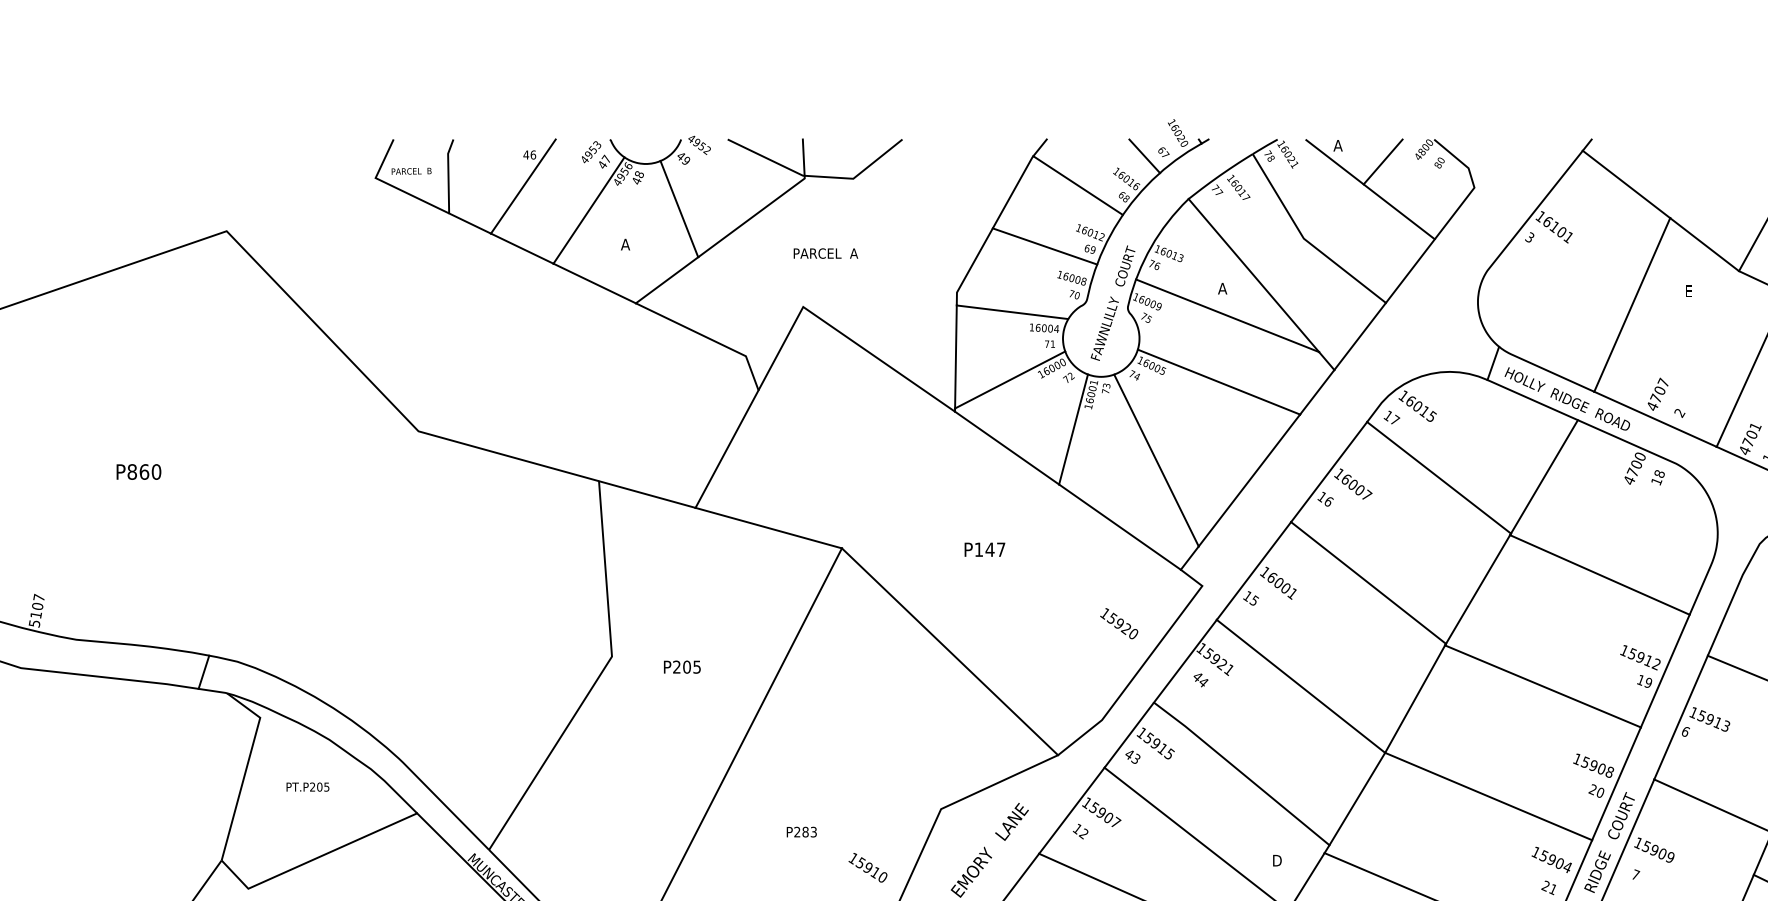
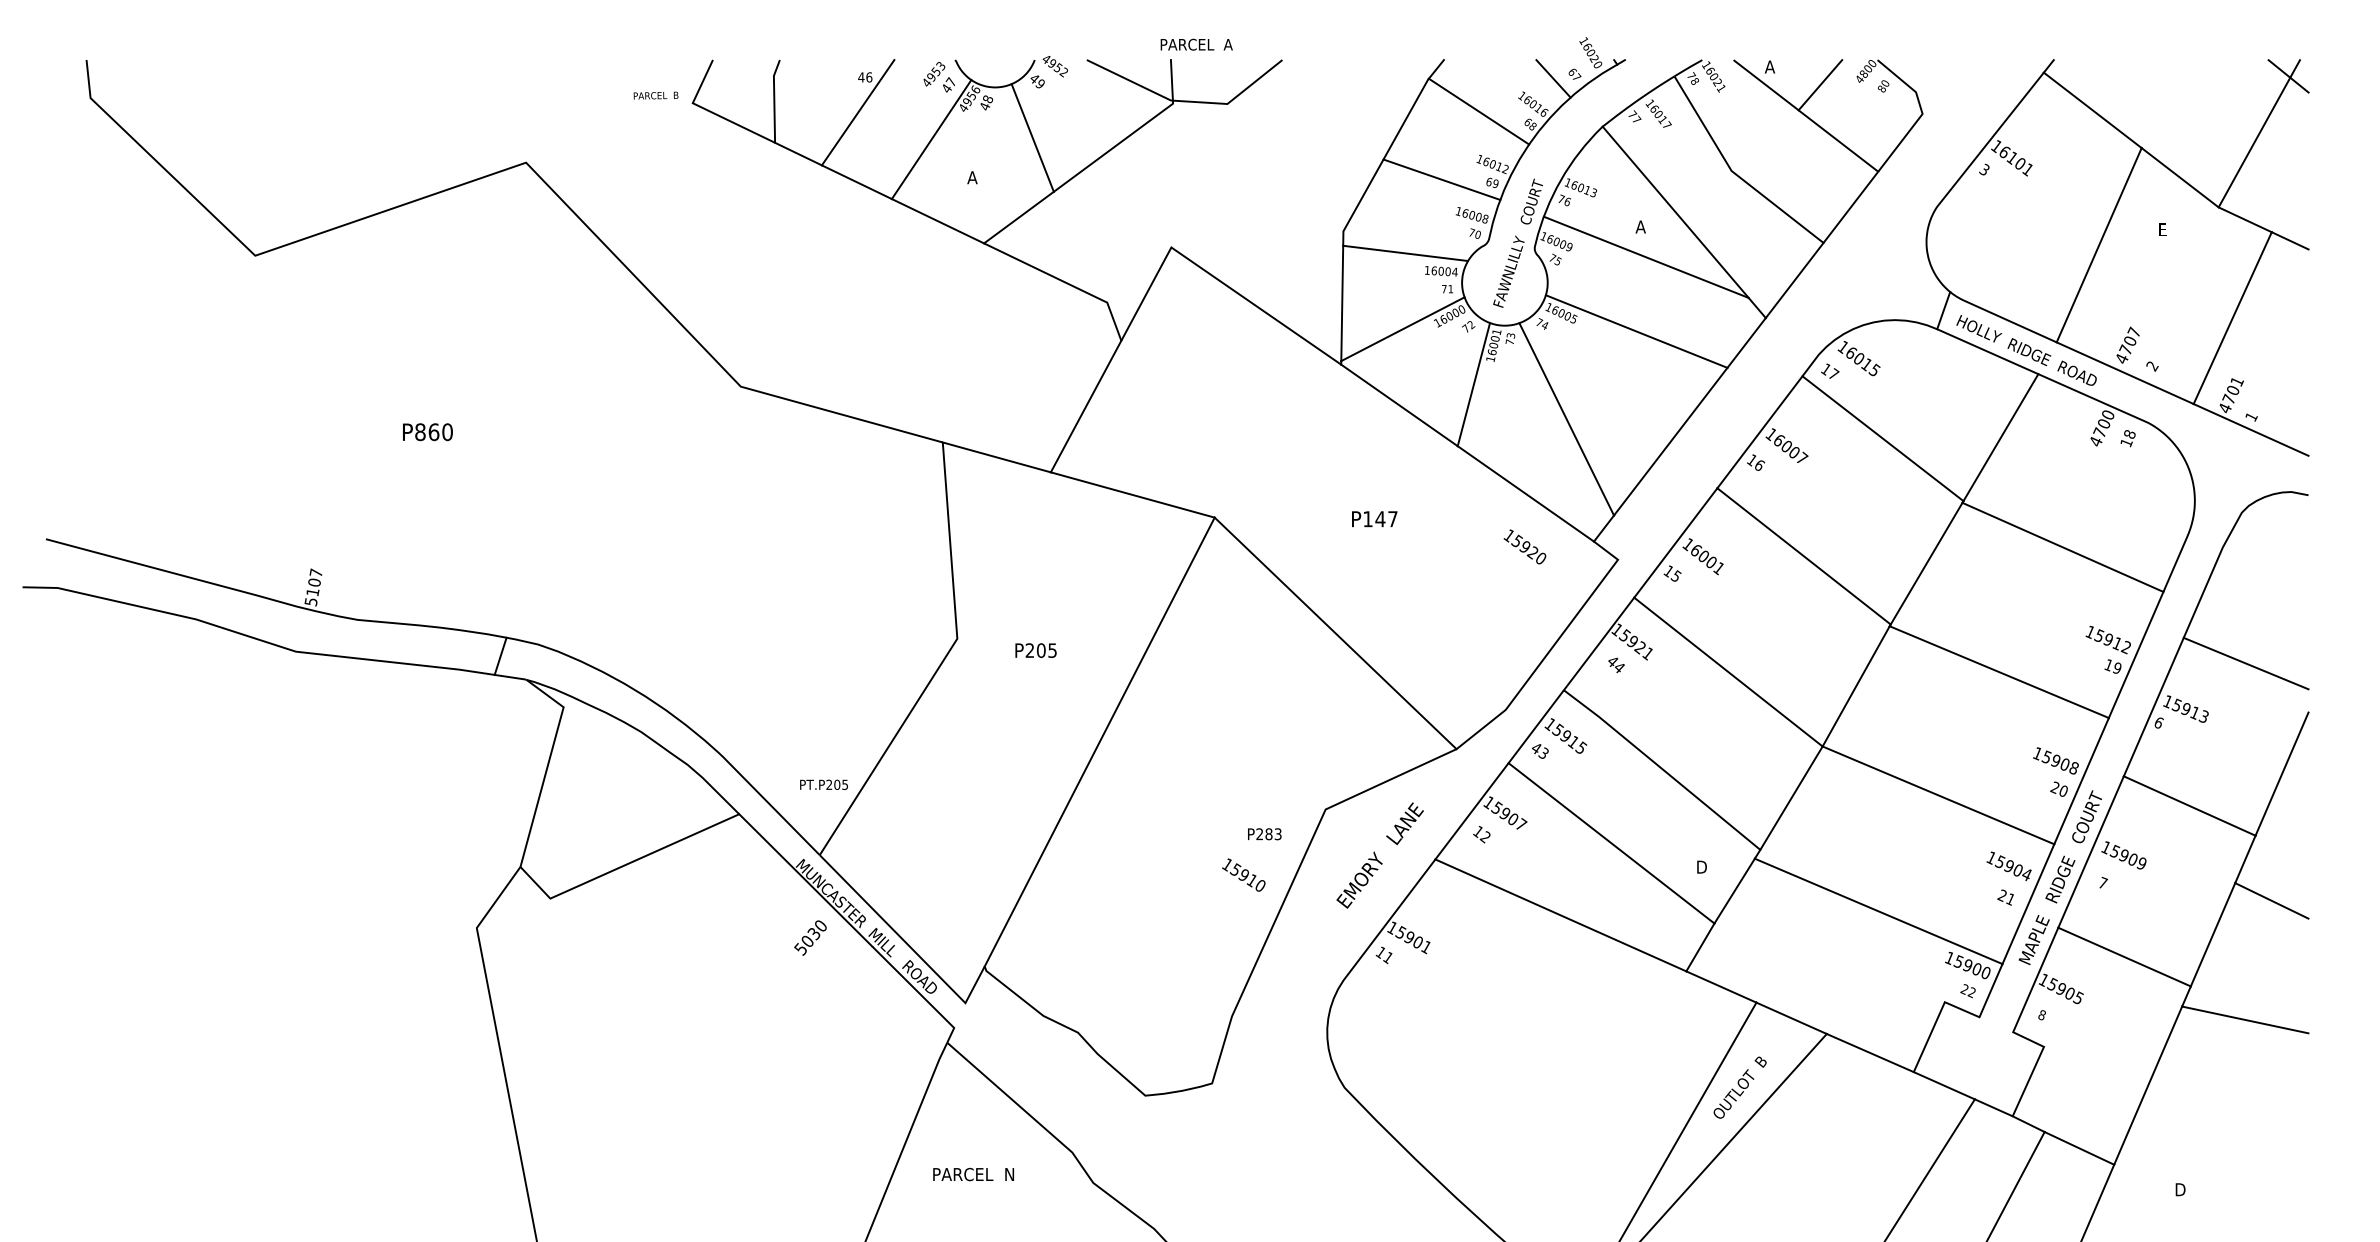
text: (411, 171) -> (655, 95), moved
text: (825, 253) -> (1196, 44), moved
text: (1118, 623) -> (1524, 546), moved
text: (307, 786) -> (823, 784), moved
text: (801, 832) -> (1264, 834), moved

